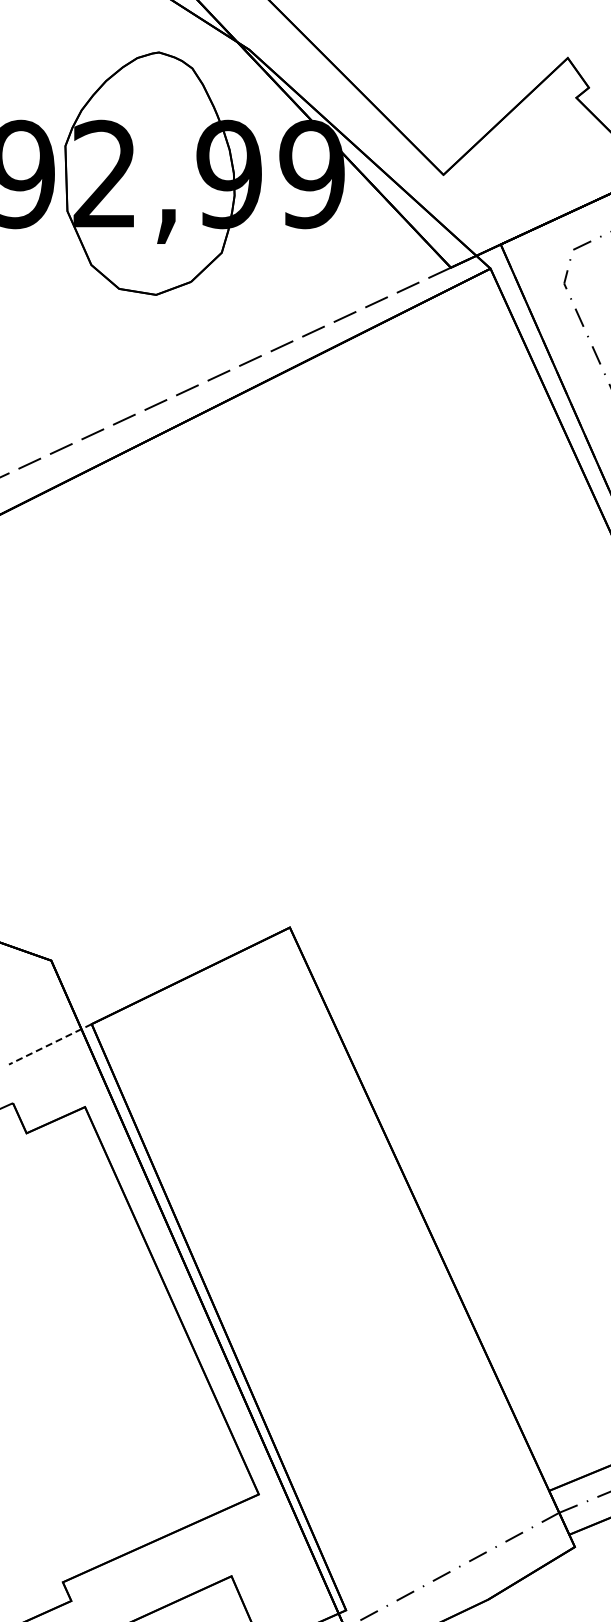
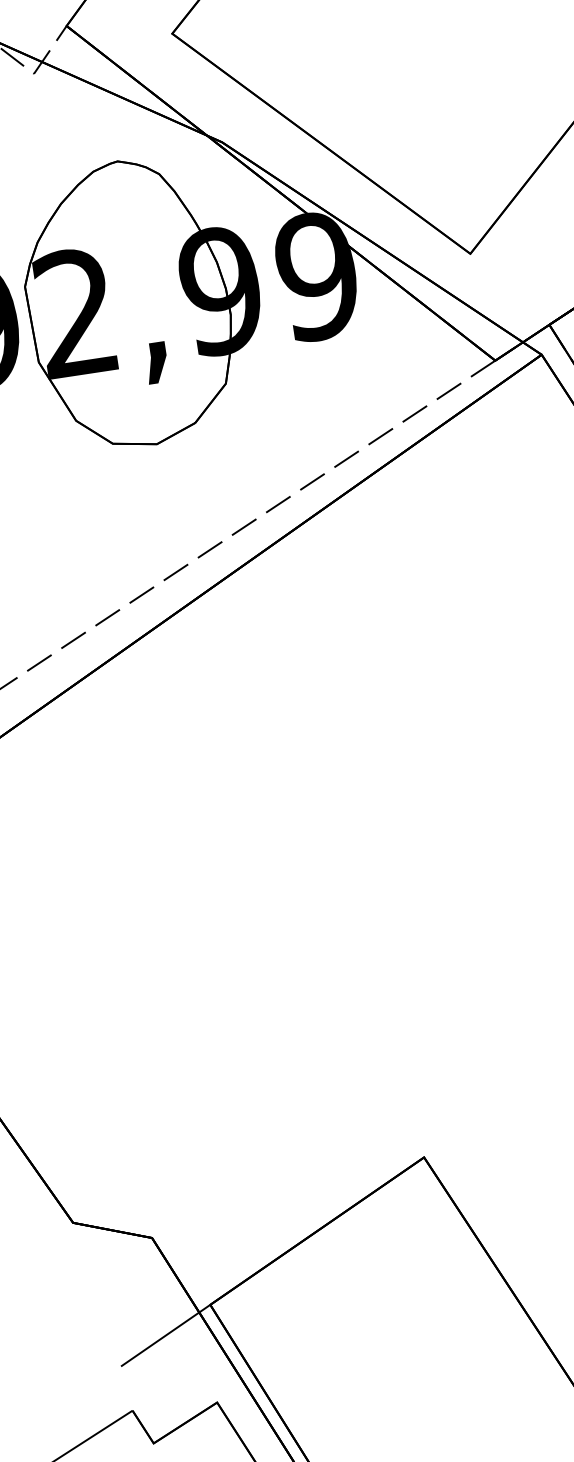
line: (49, 1044) -> (164, 1335), dashed -> solid

